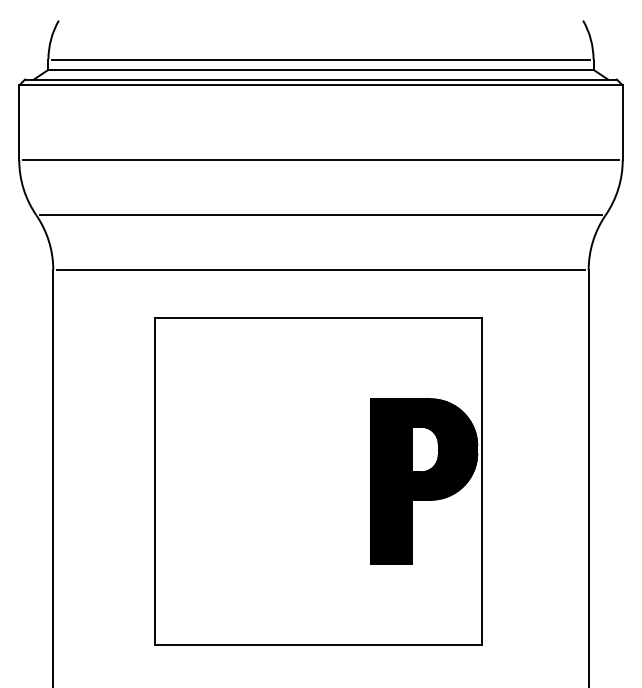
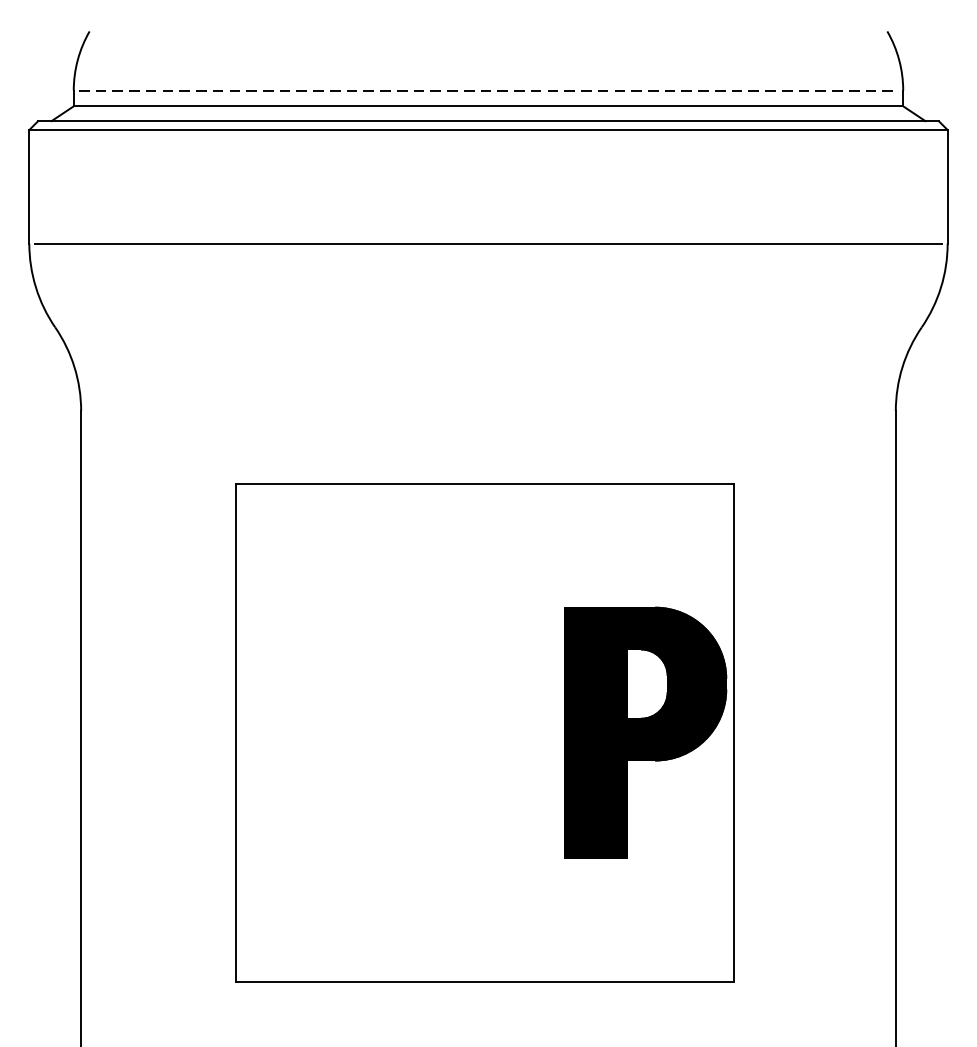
line: (321, 59) -> (489, 90), solid -> dashed
line: (320, 215) -> (487, 327), removed
line: (320, 270) -> (487, 411), removed

